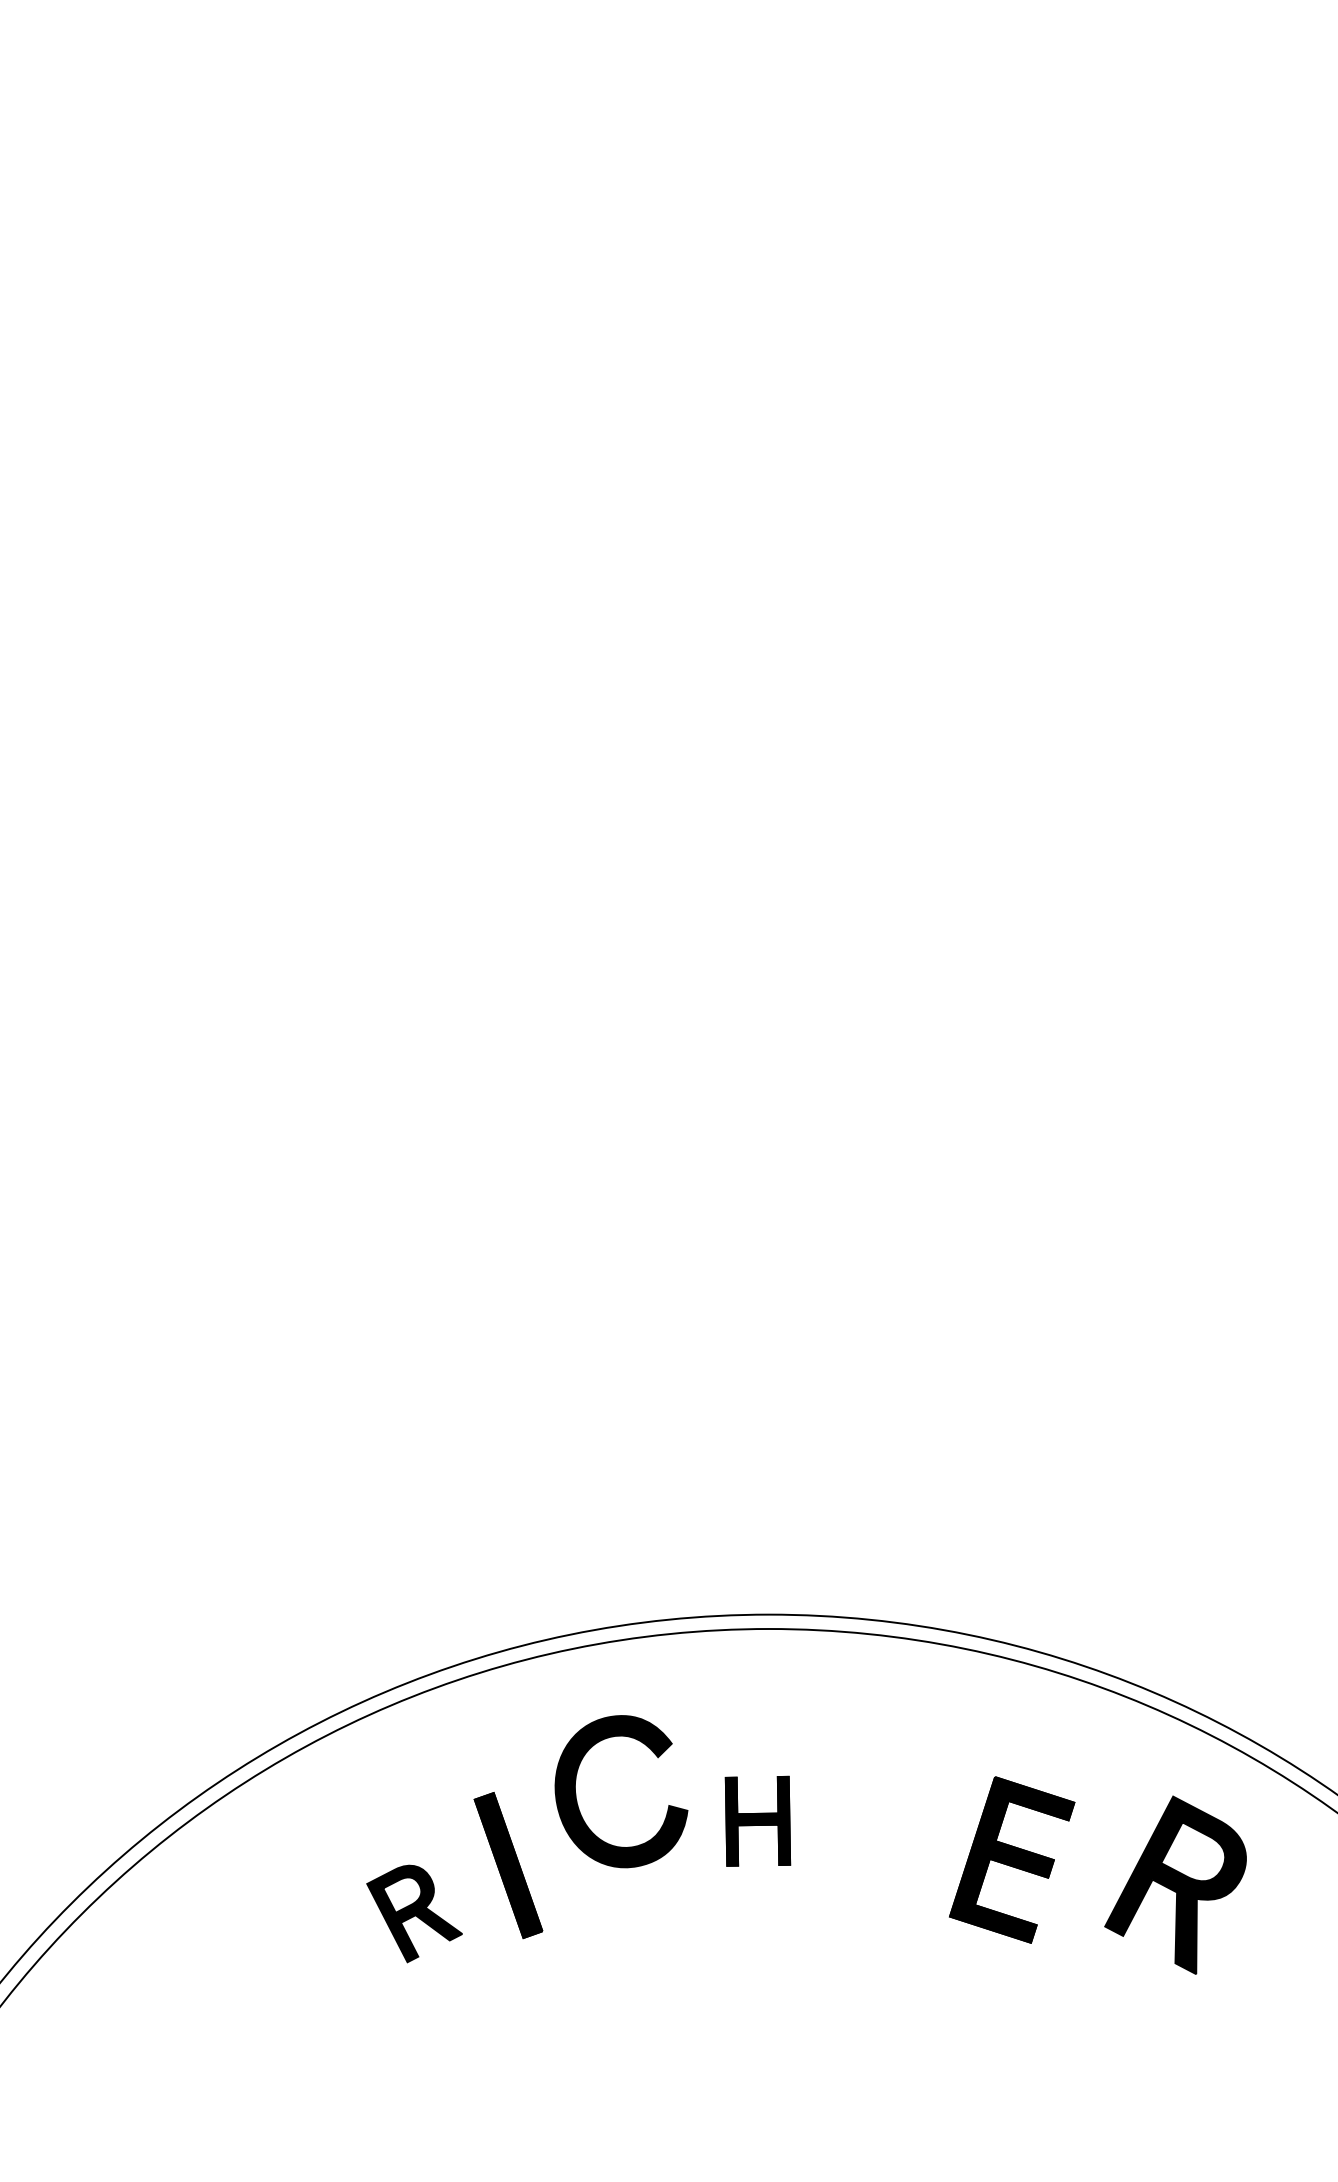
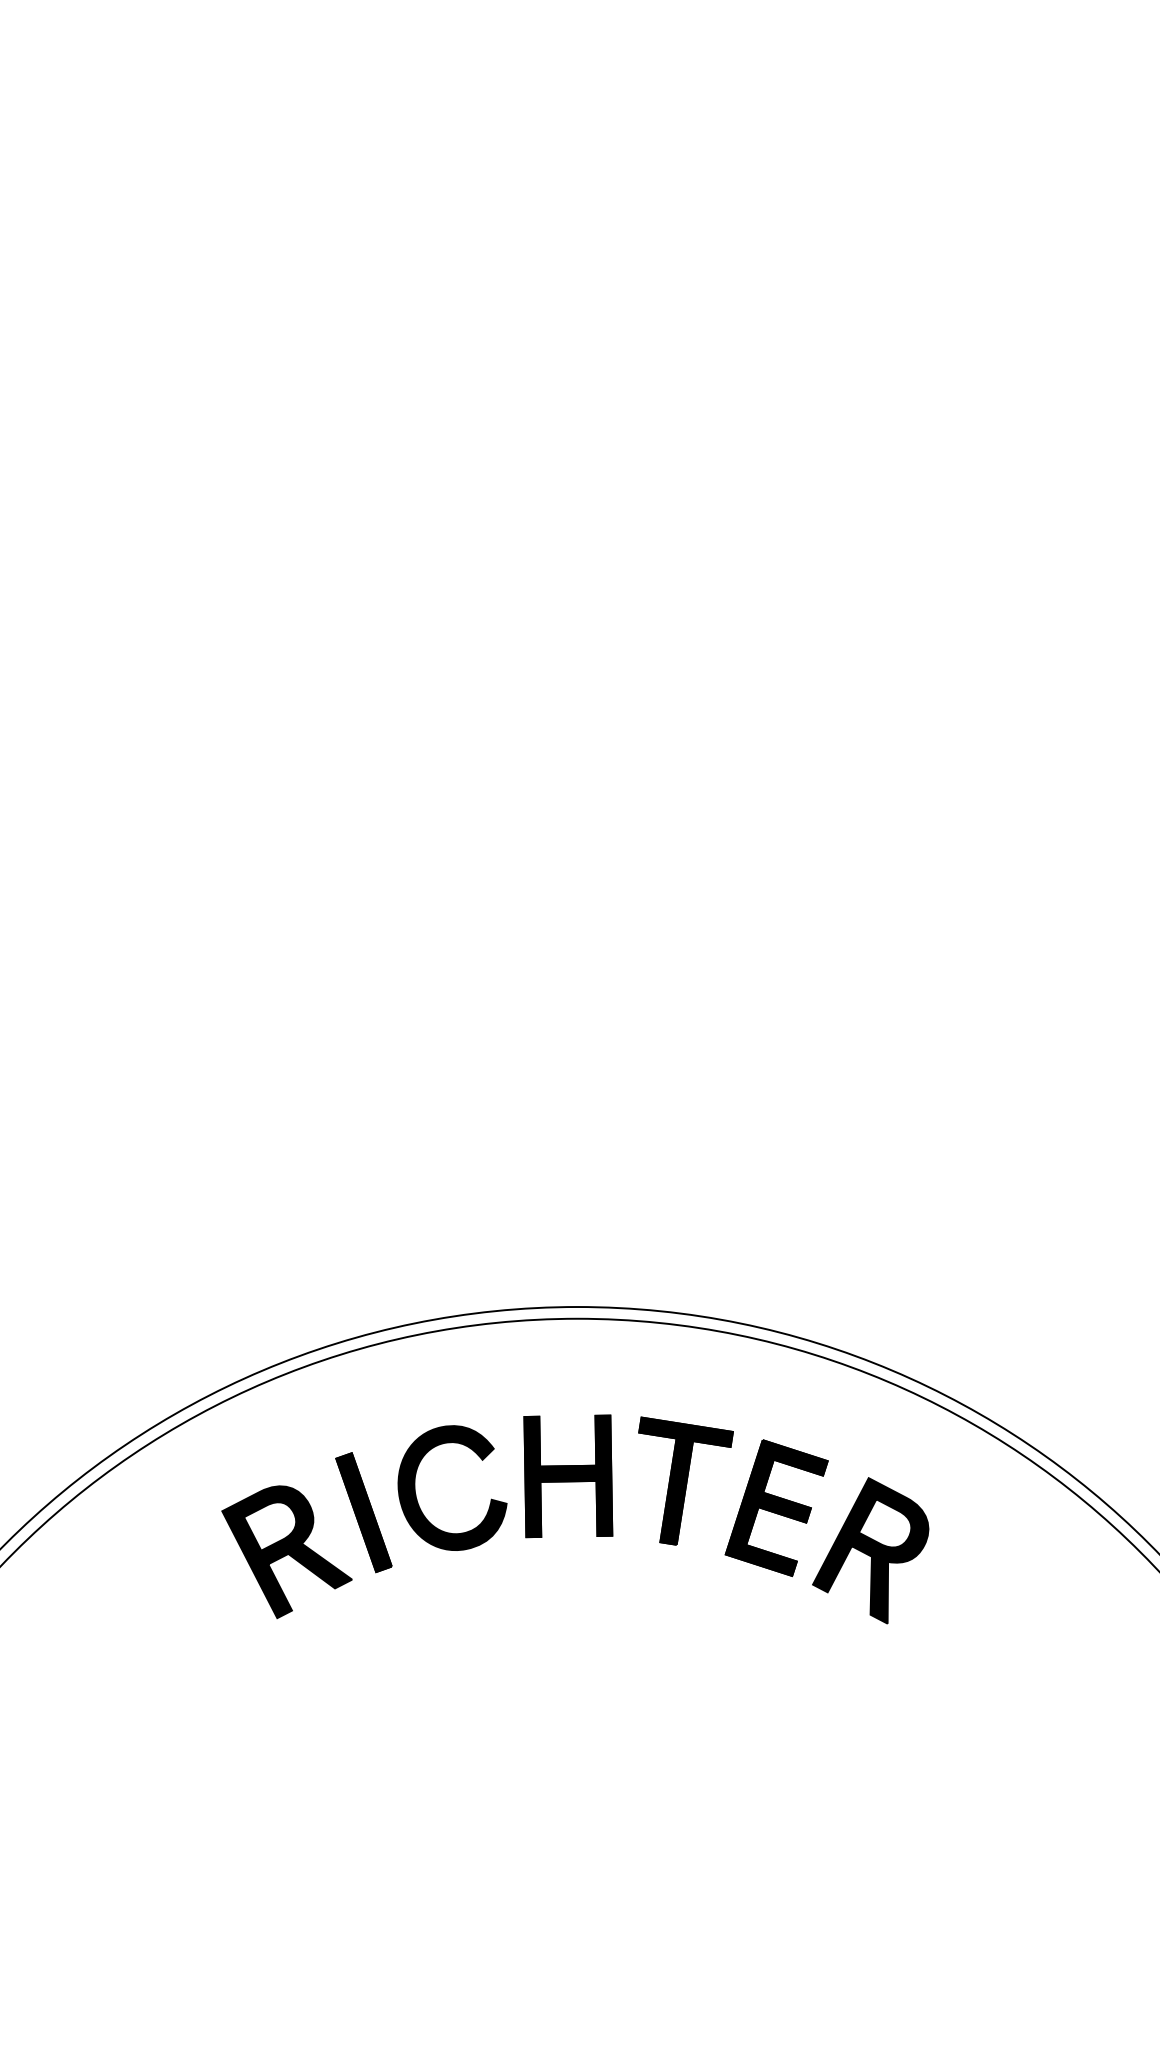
part: (577, 1799) -> (416, 1494), moved
part: (758, 1821) -> (568, 1476), size x1.67
part: (900, 1826) -> (685, 1480), added
part: (1175, 1884) -> (870, 1550), moved
part: (414, 1914) -> (286, 1552), size x1.67

